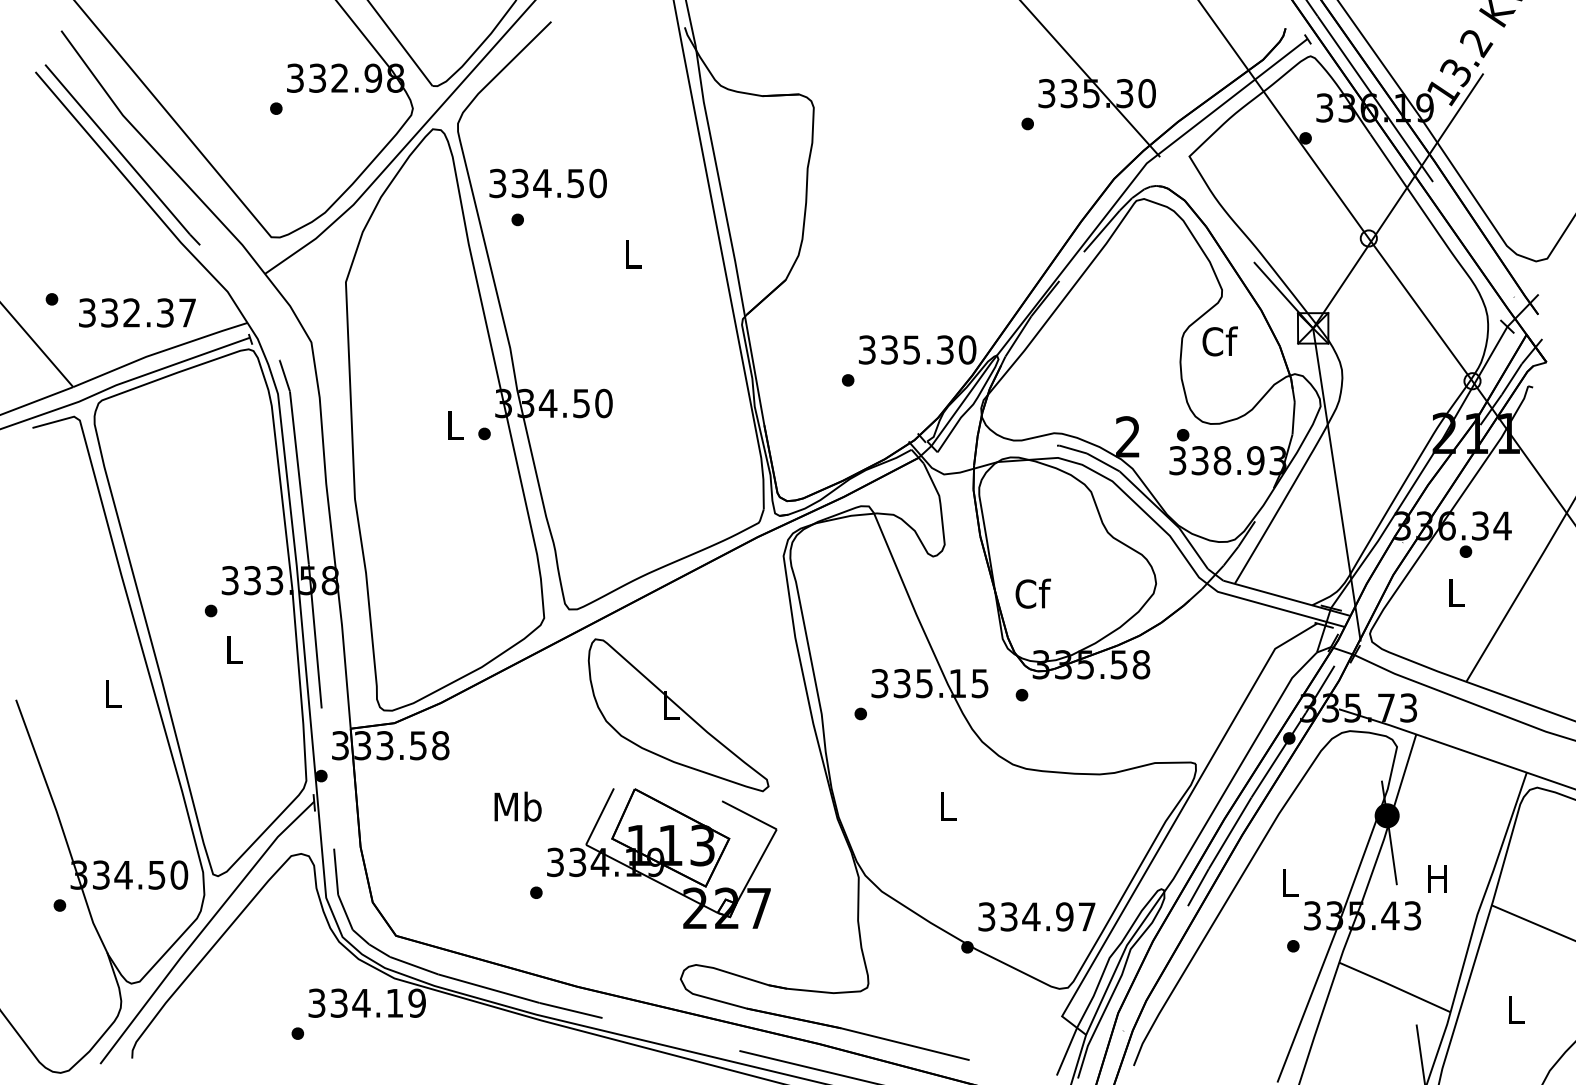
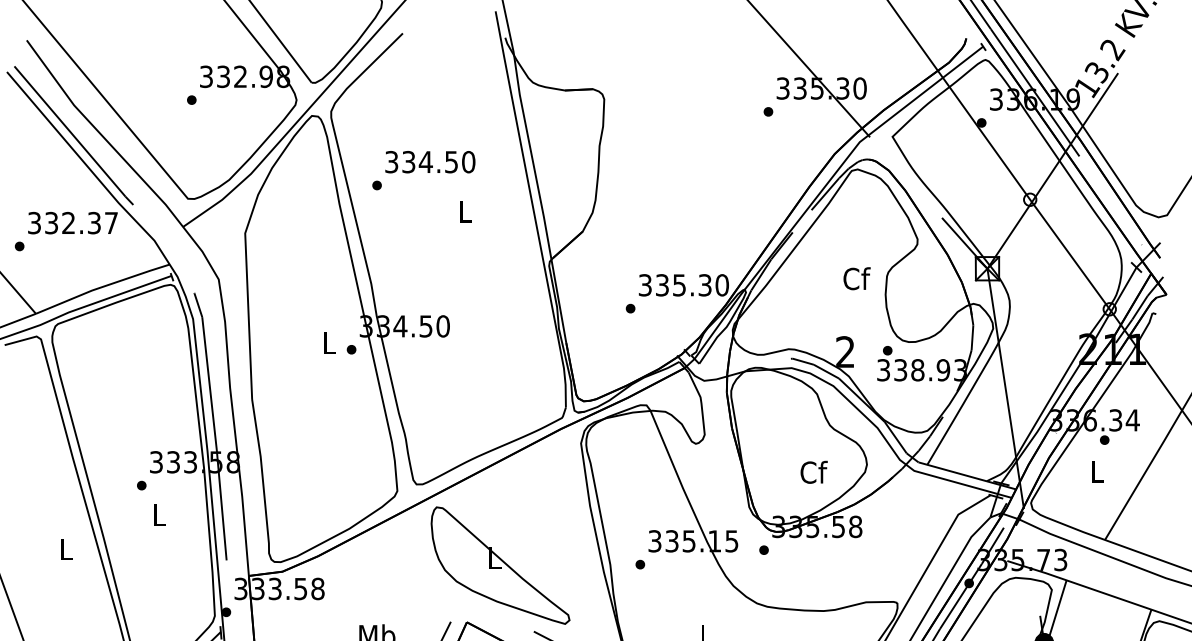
text: (547, 183) -> (429, 162), moved
text: (137, 312) -> (72, 222), moved
text: (1219, 341) -> (856, 278), moved
text: (1032, 593) -> (813, 472), moved

